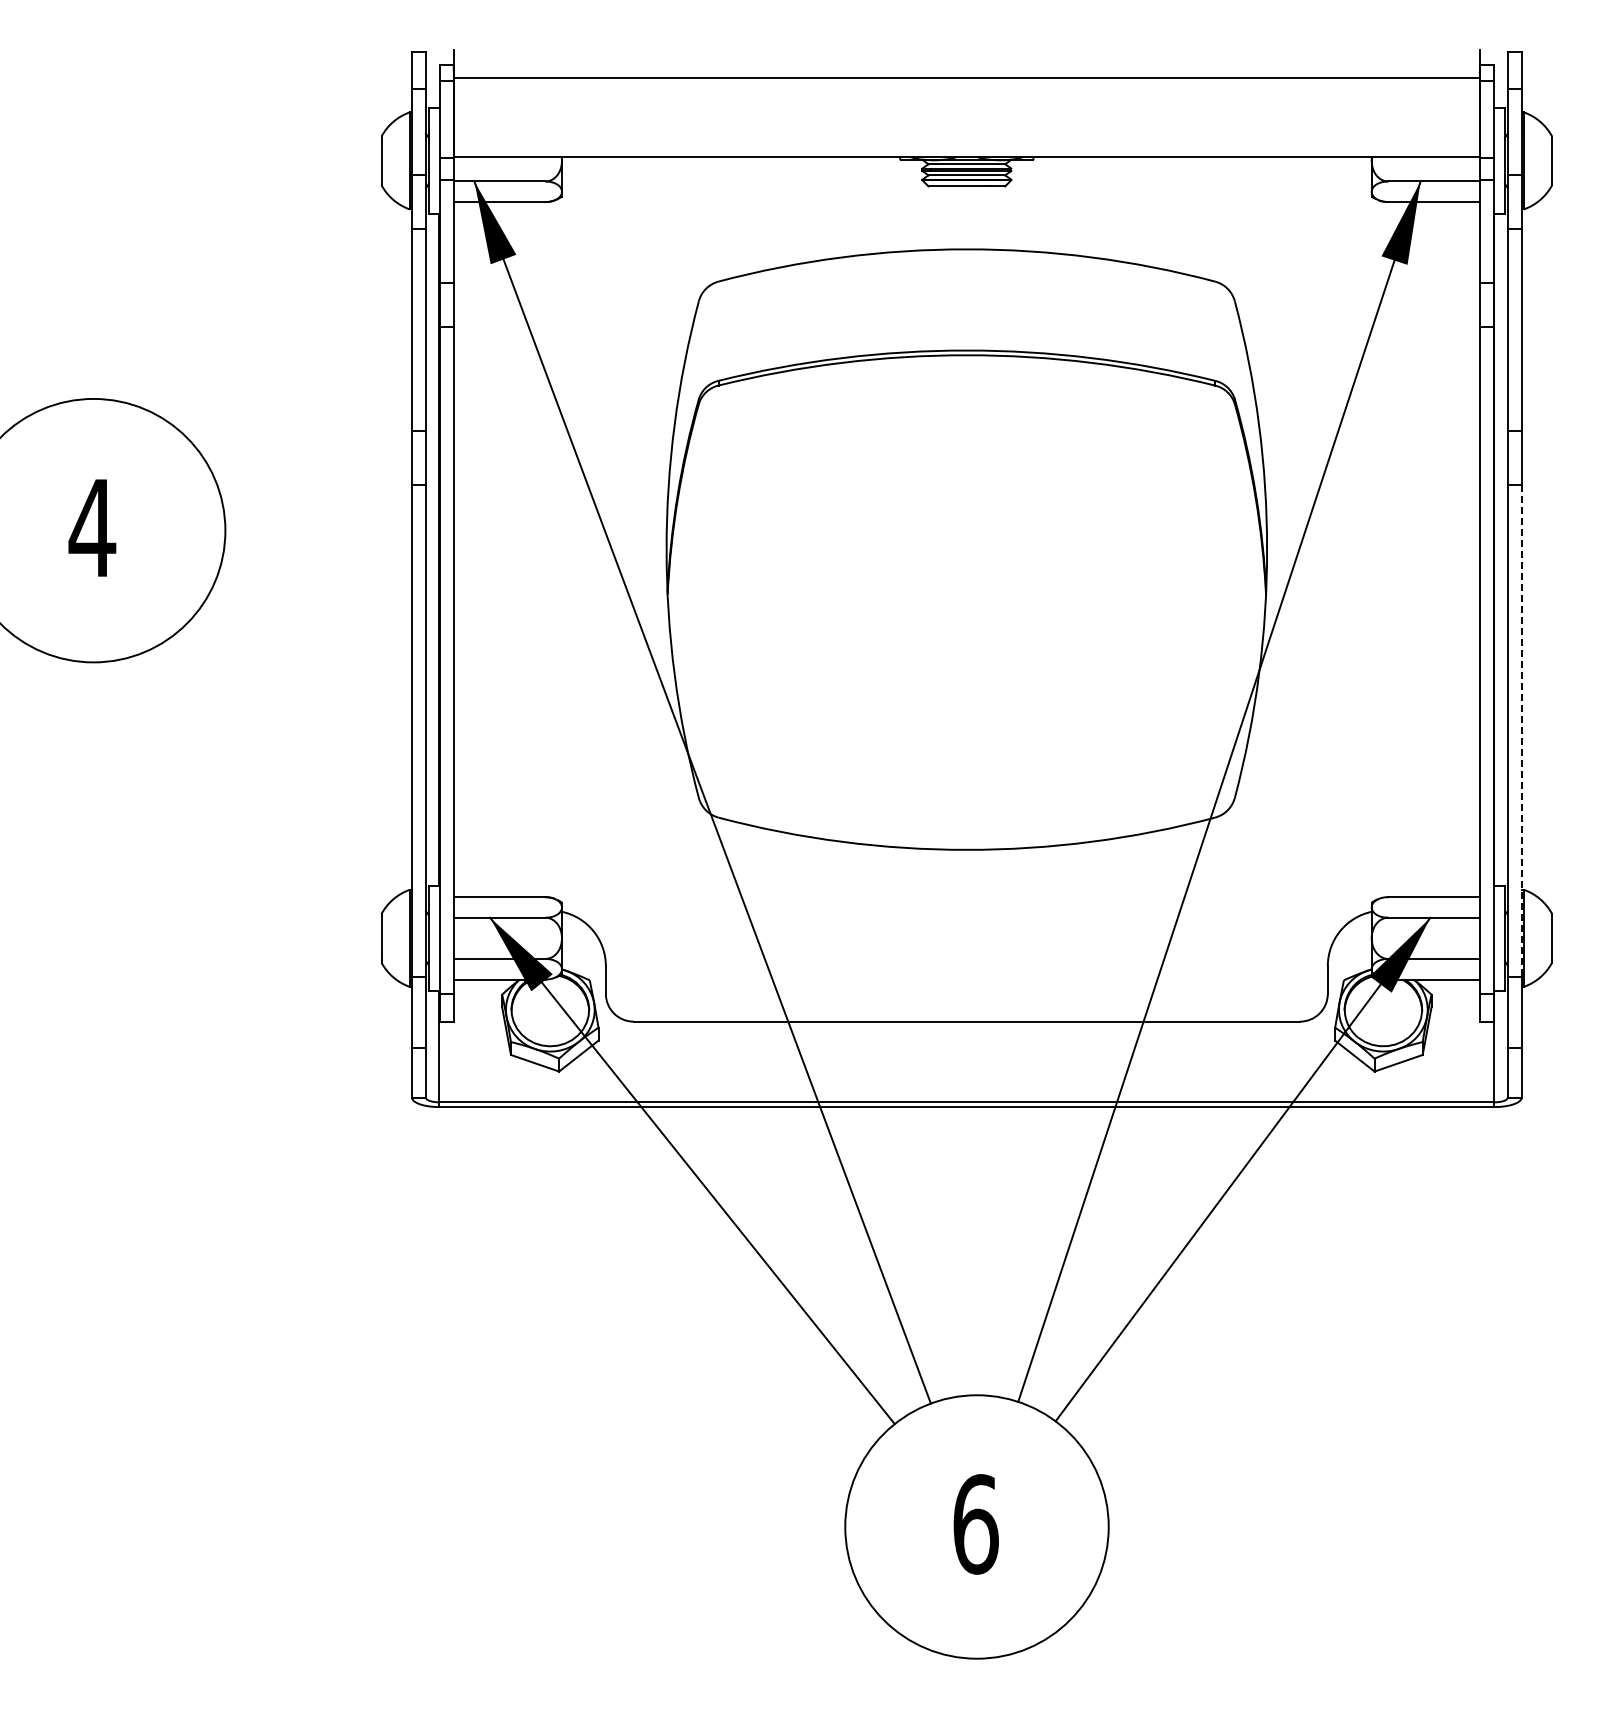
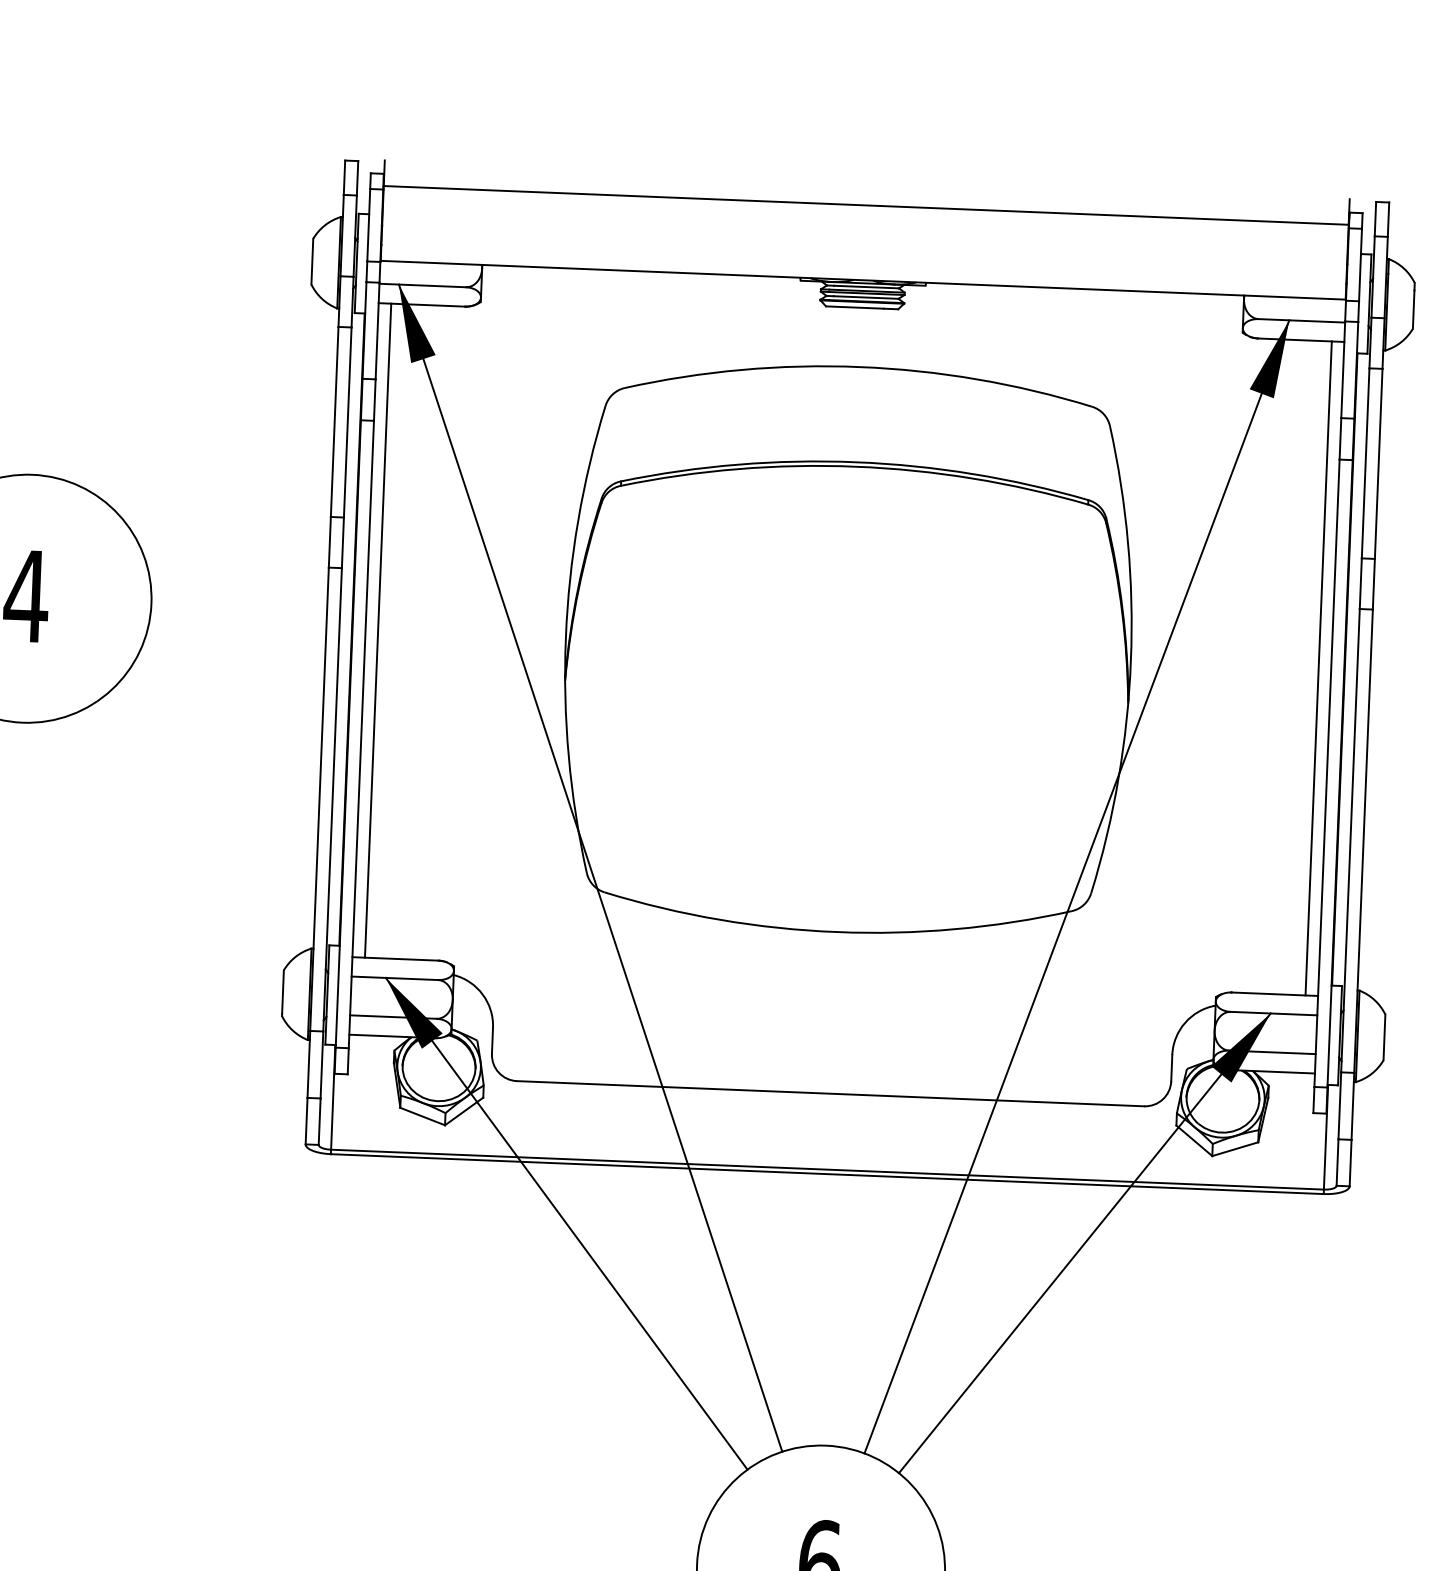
line: (467, 549) -> (378, 630), added
line: (1466, 549) -> (1318, 668), added
line: (1521, 731) -> (1363, 841), dashed -> solid

